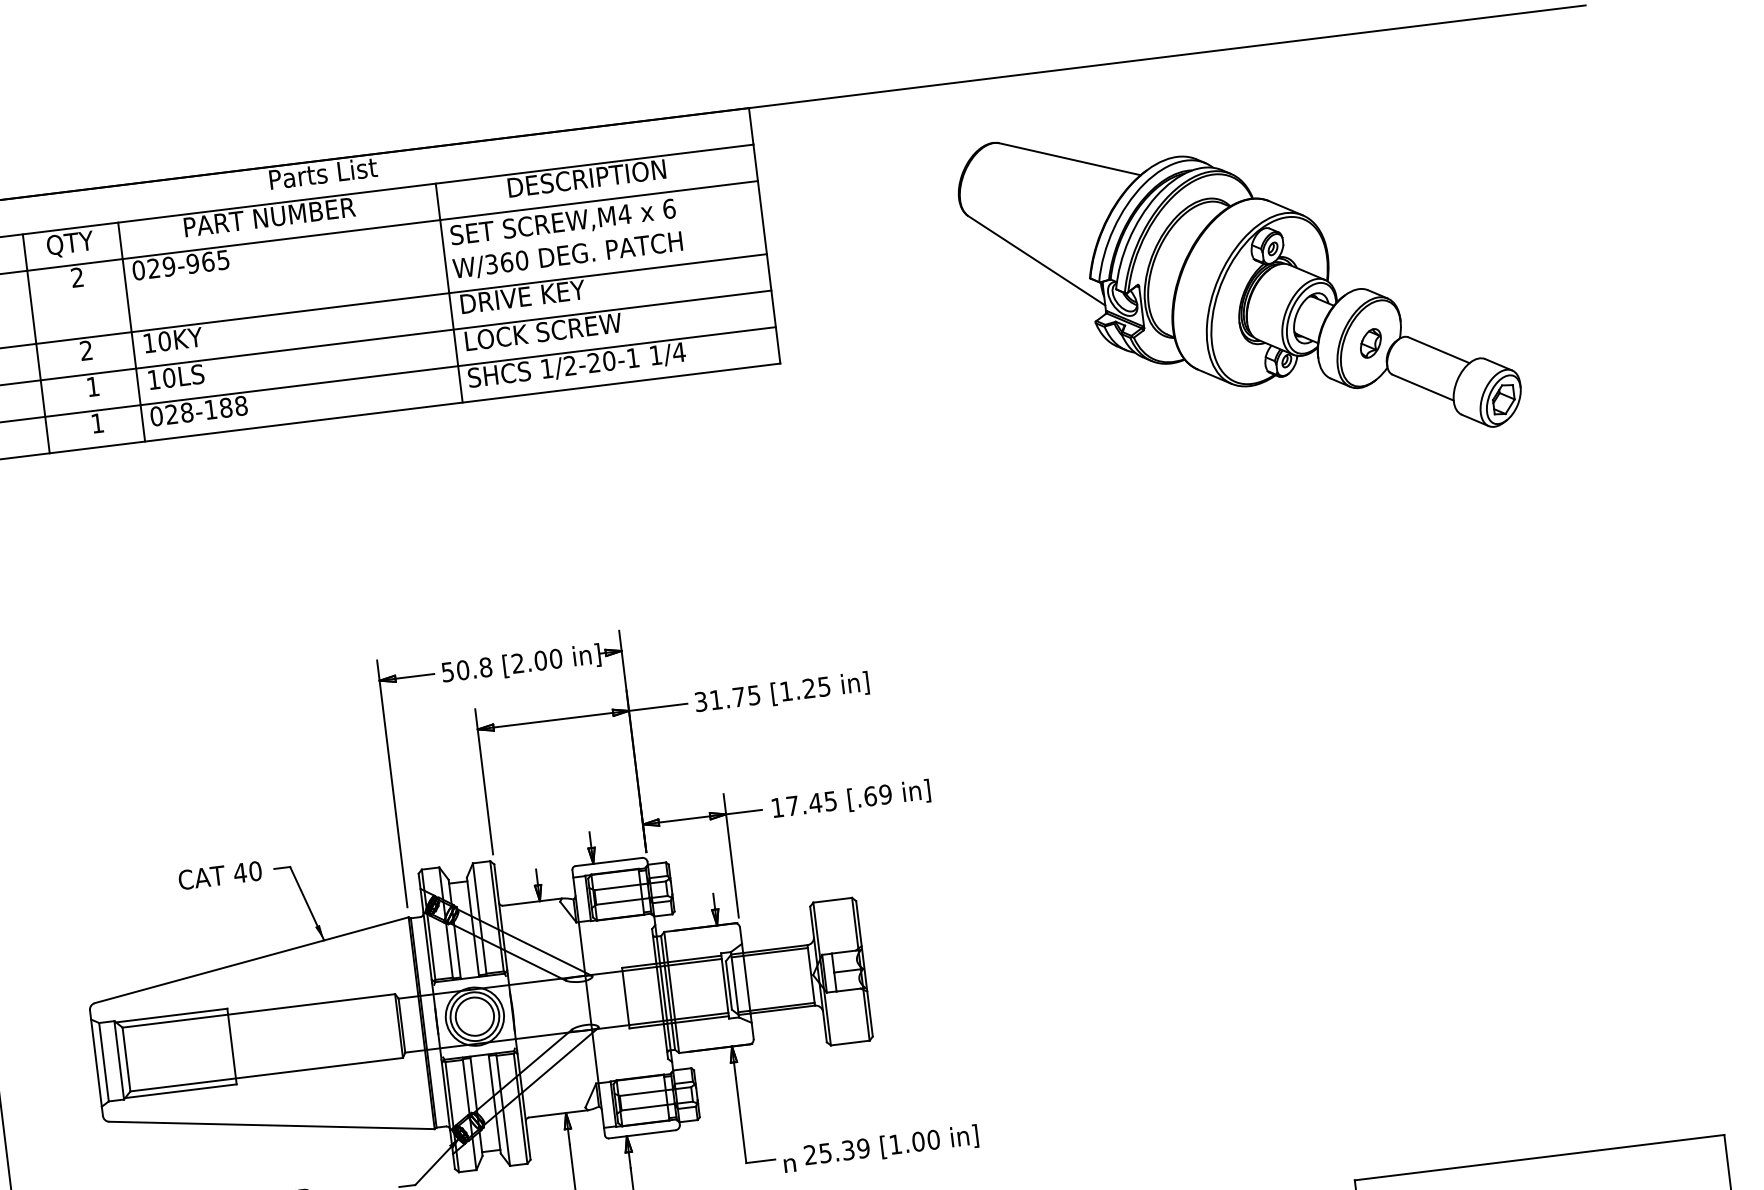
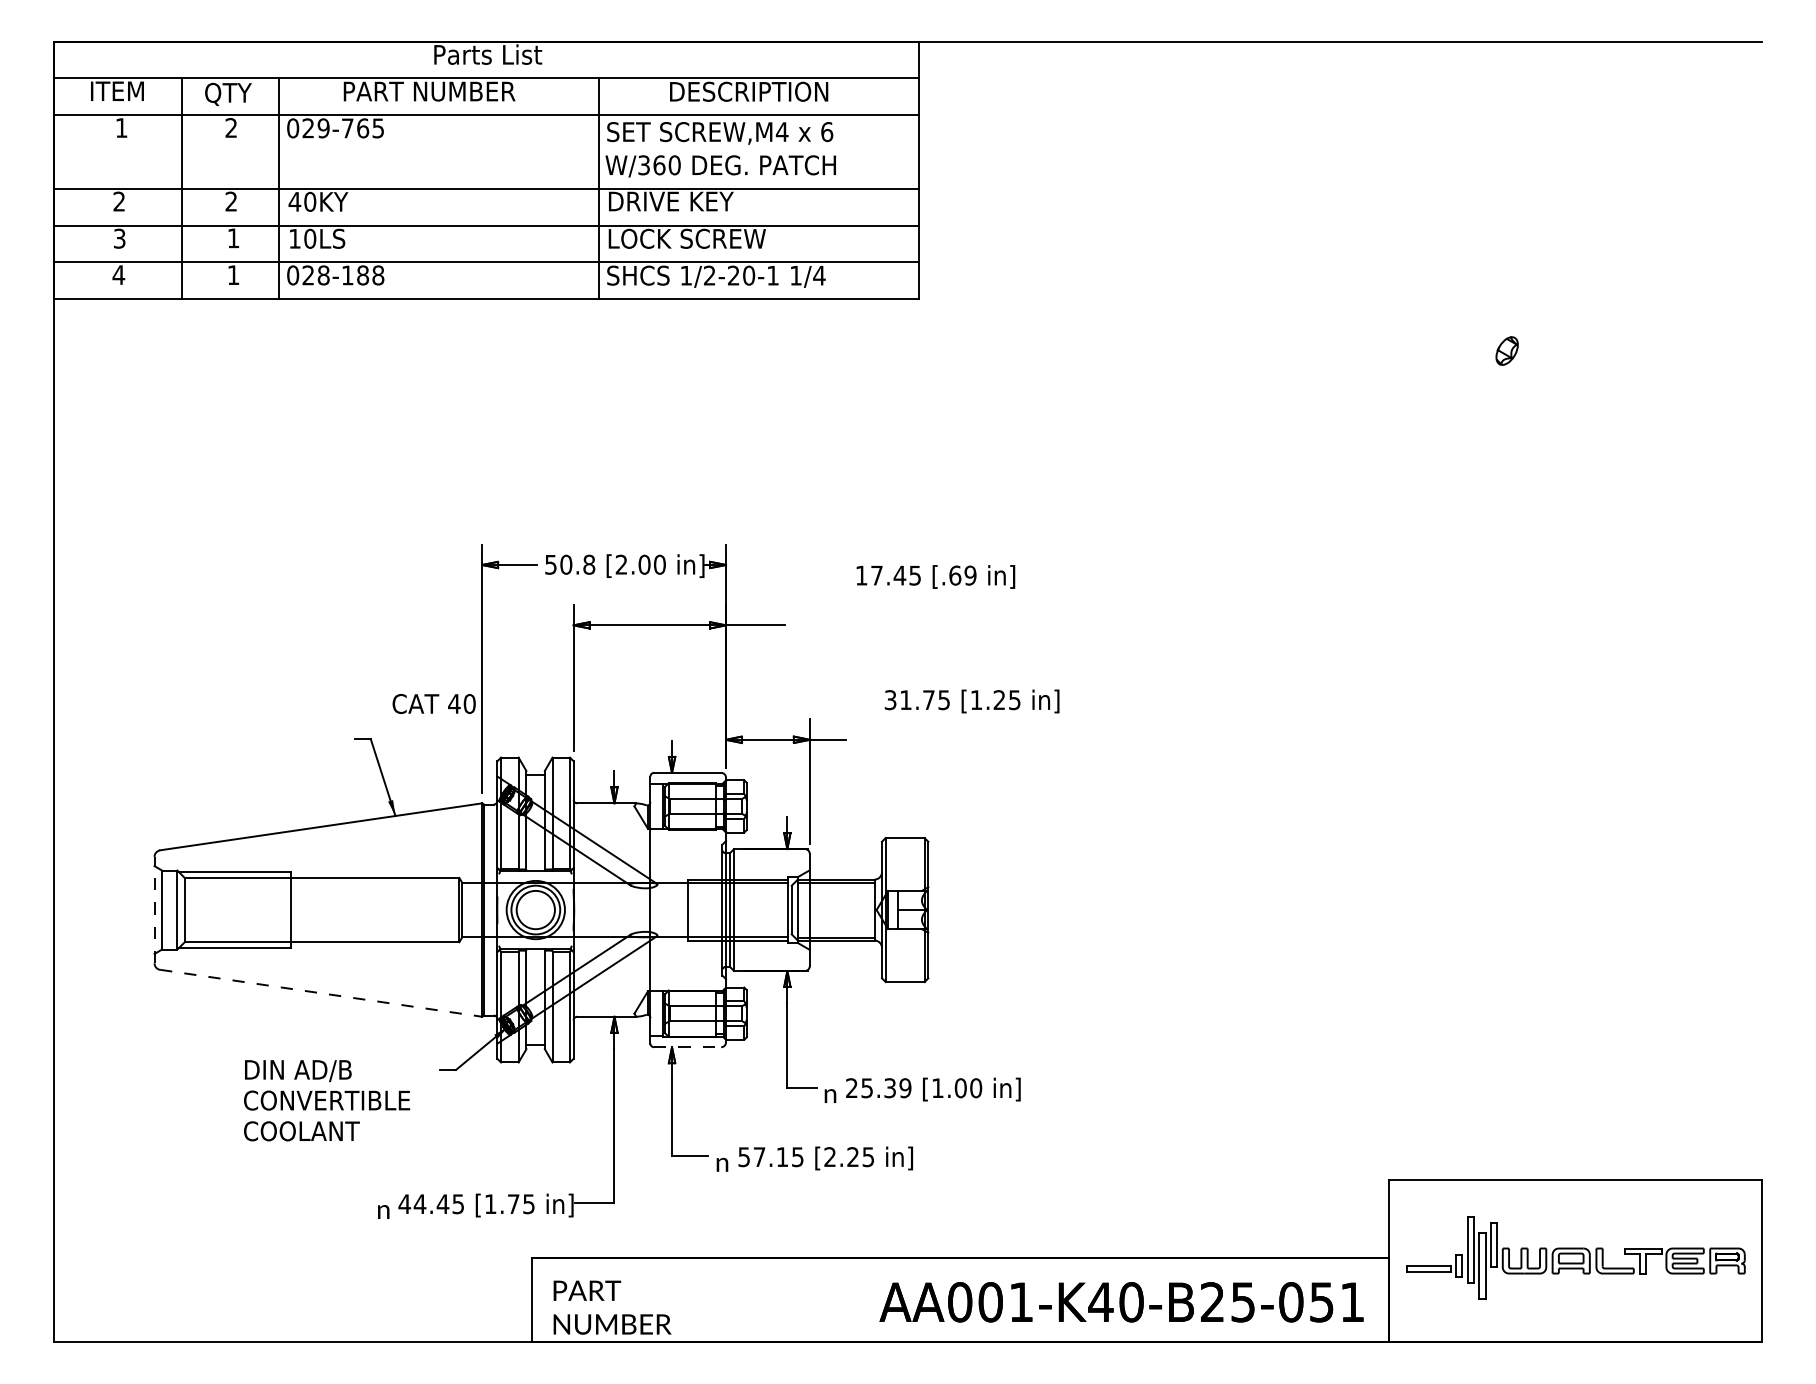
text: (192, 263) -> (347, 128), 029-965 -> 029-765
part: (1239, 285) -> (1383, 277), removed
text: (149, 342) -> (294, 201), 10KY -> 40KY
text: (781, 693) -> (971, 701), moved
text: (850, 799) -> (935, 576), moved
text: (219, 875) -> (433, 703), moved
line: (96, 1062) -> (154, 909), solid -> dashed
line: (272, 1125) -> (321, 993), solid -> dashed
line: (642, 1134) -> (687, 1047), solid -> dashed

